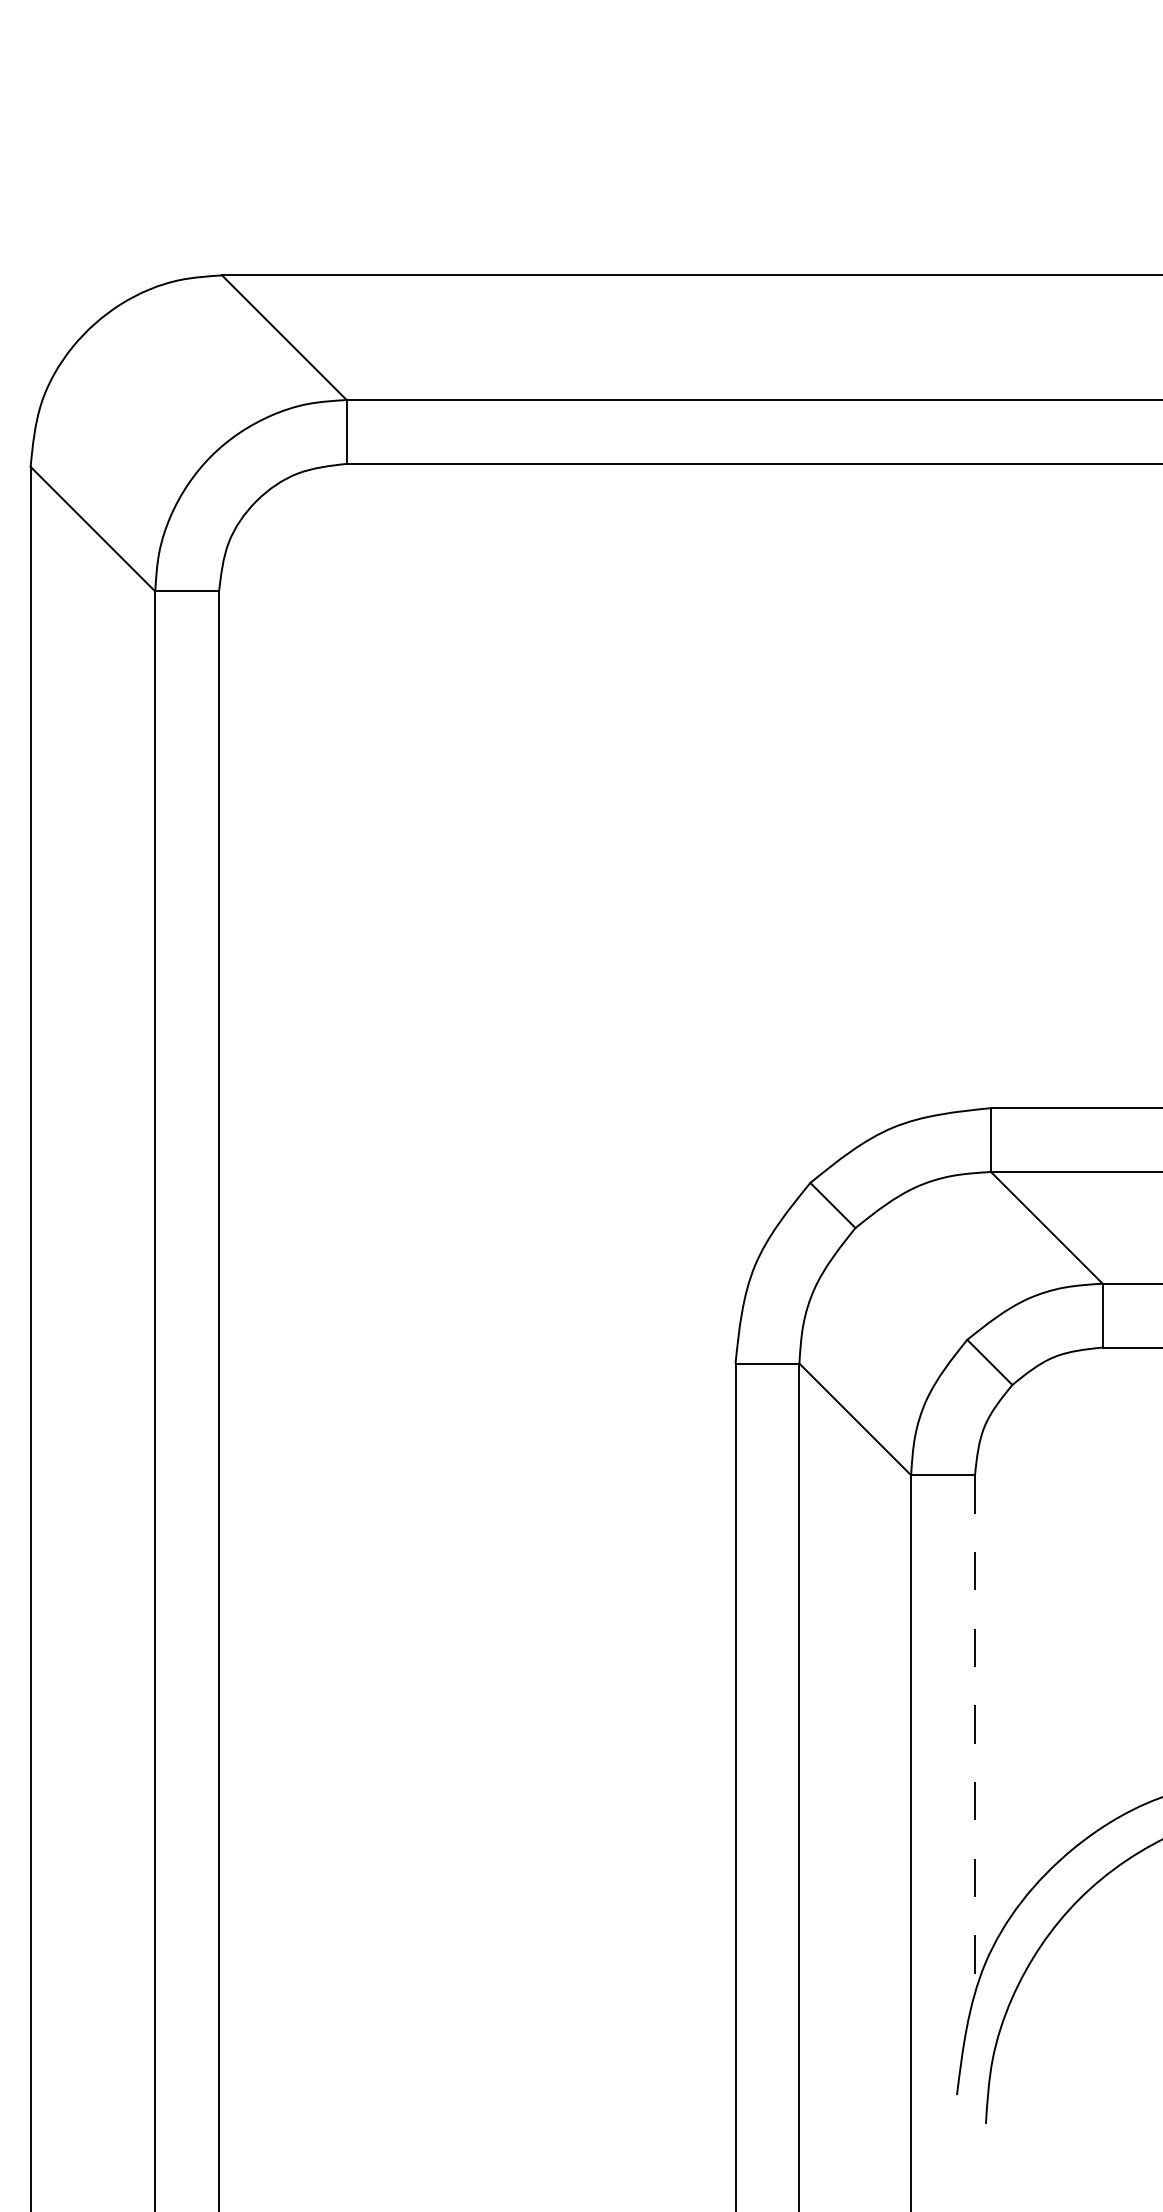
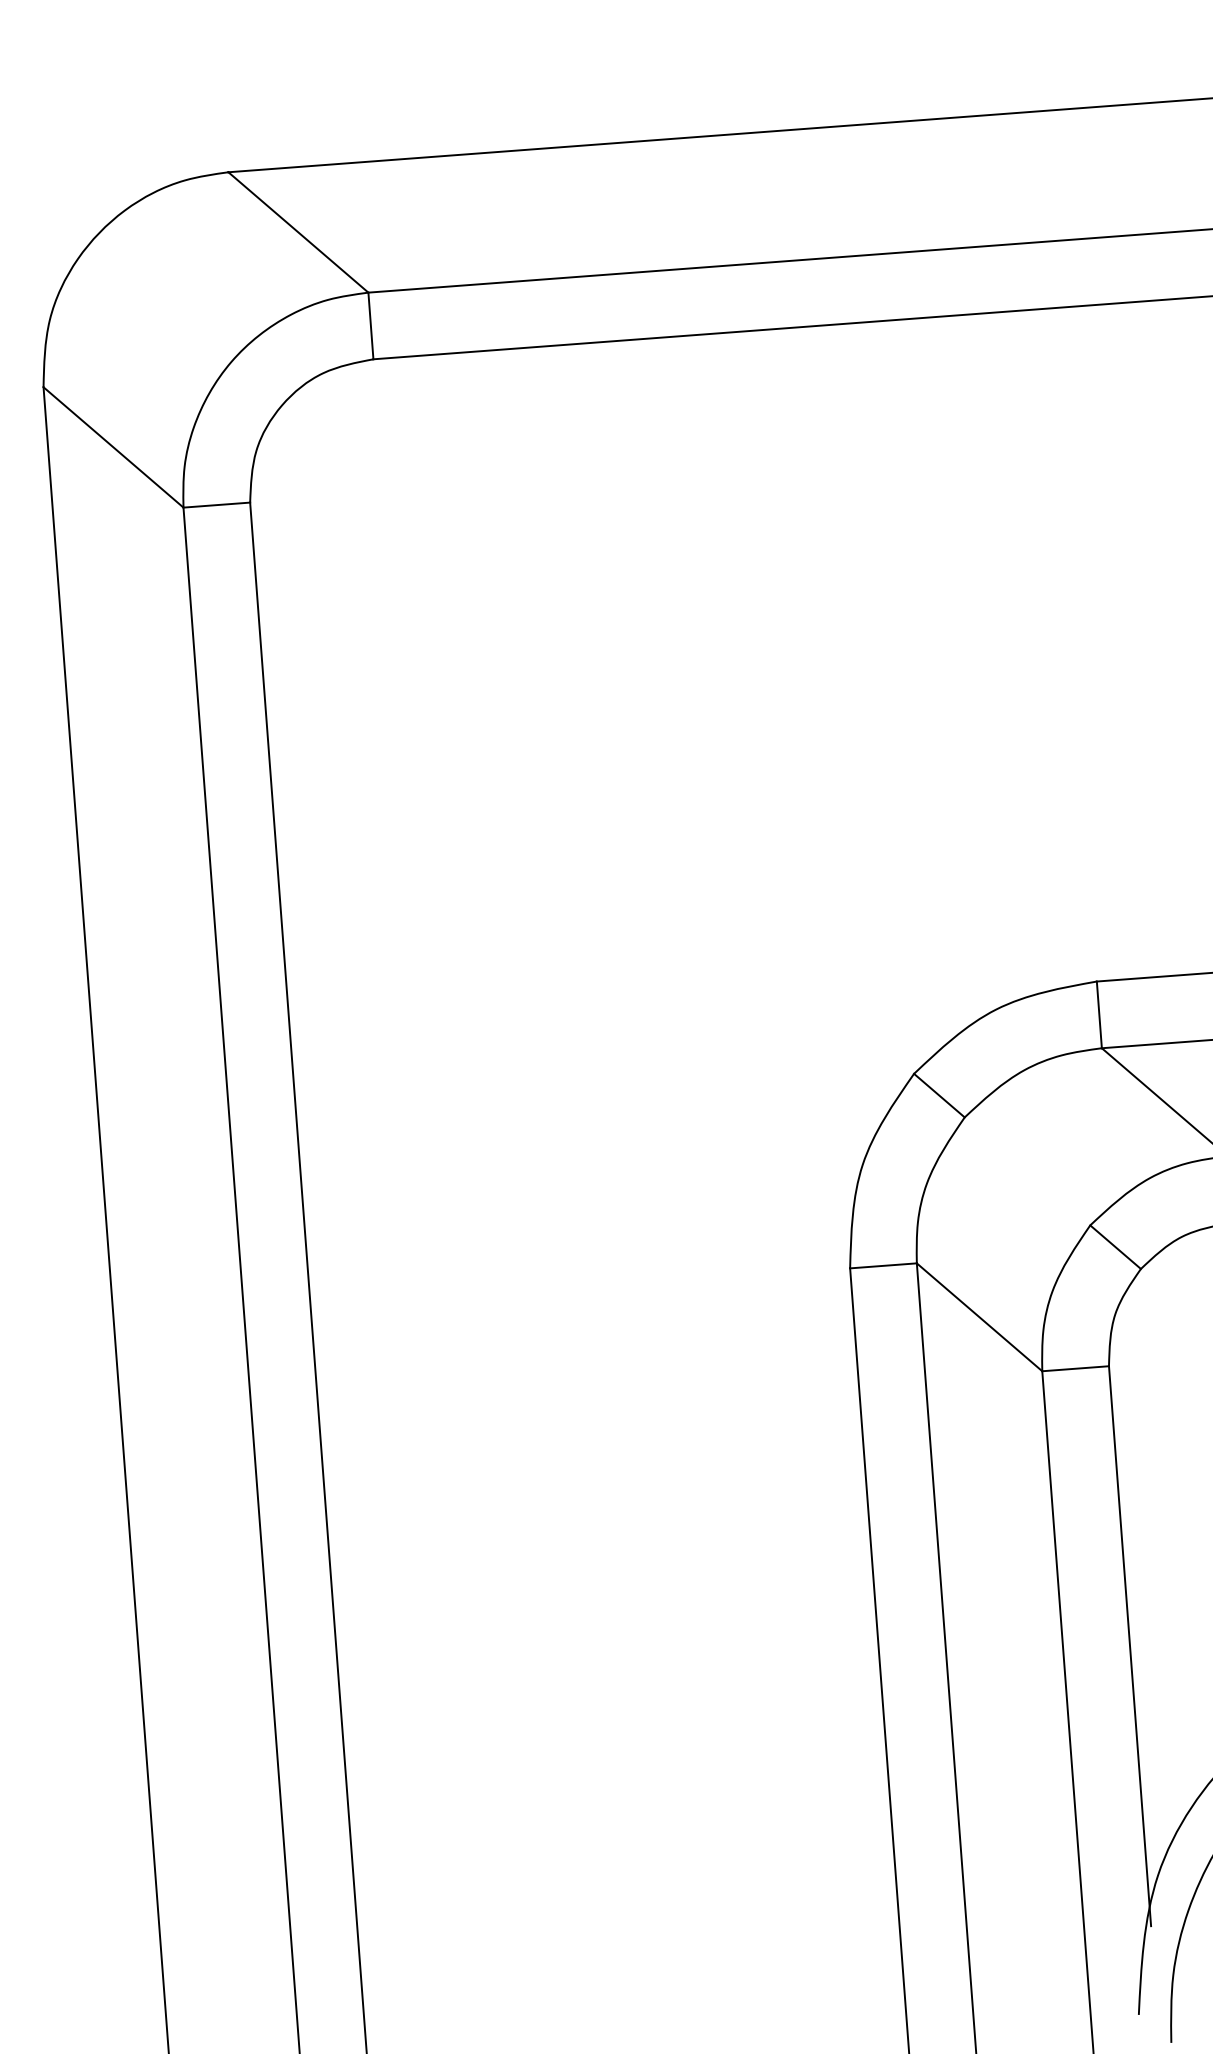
line: (975, 1743) -> (1130, 1646), dashed -> solid

